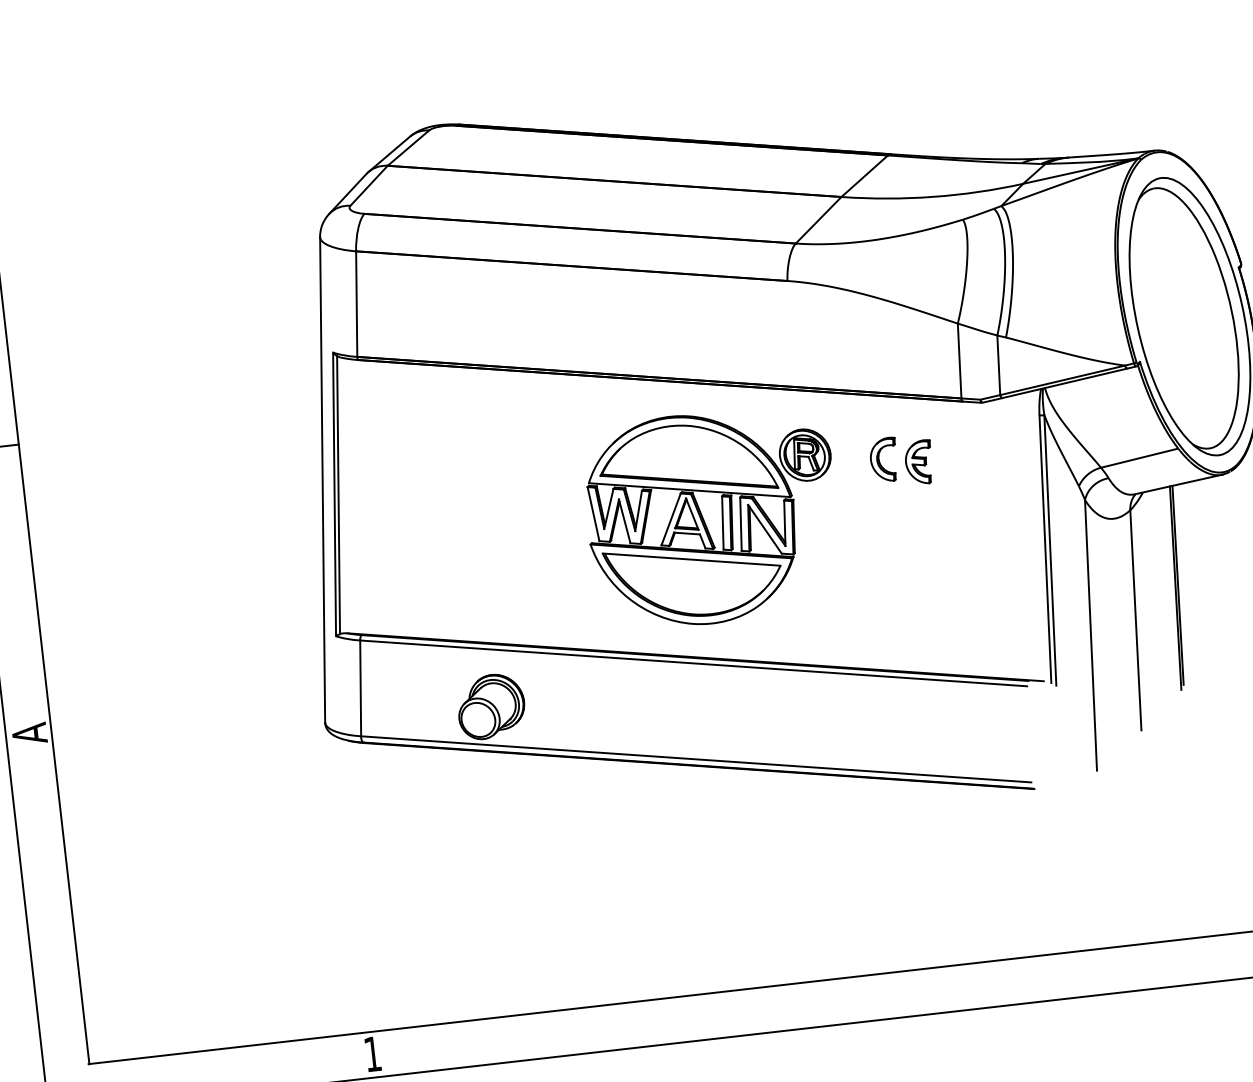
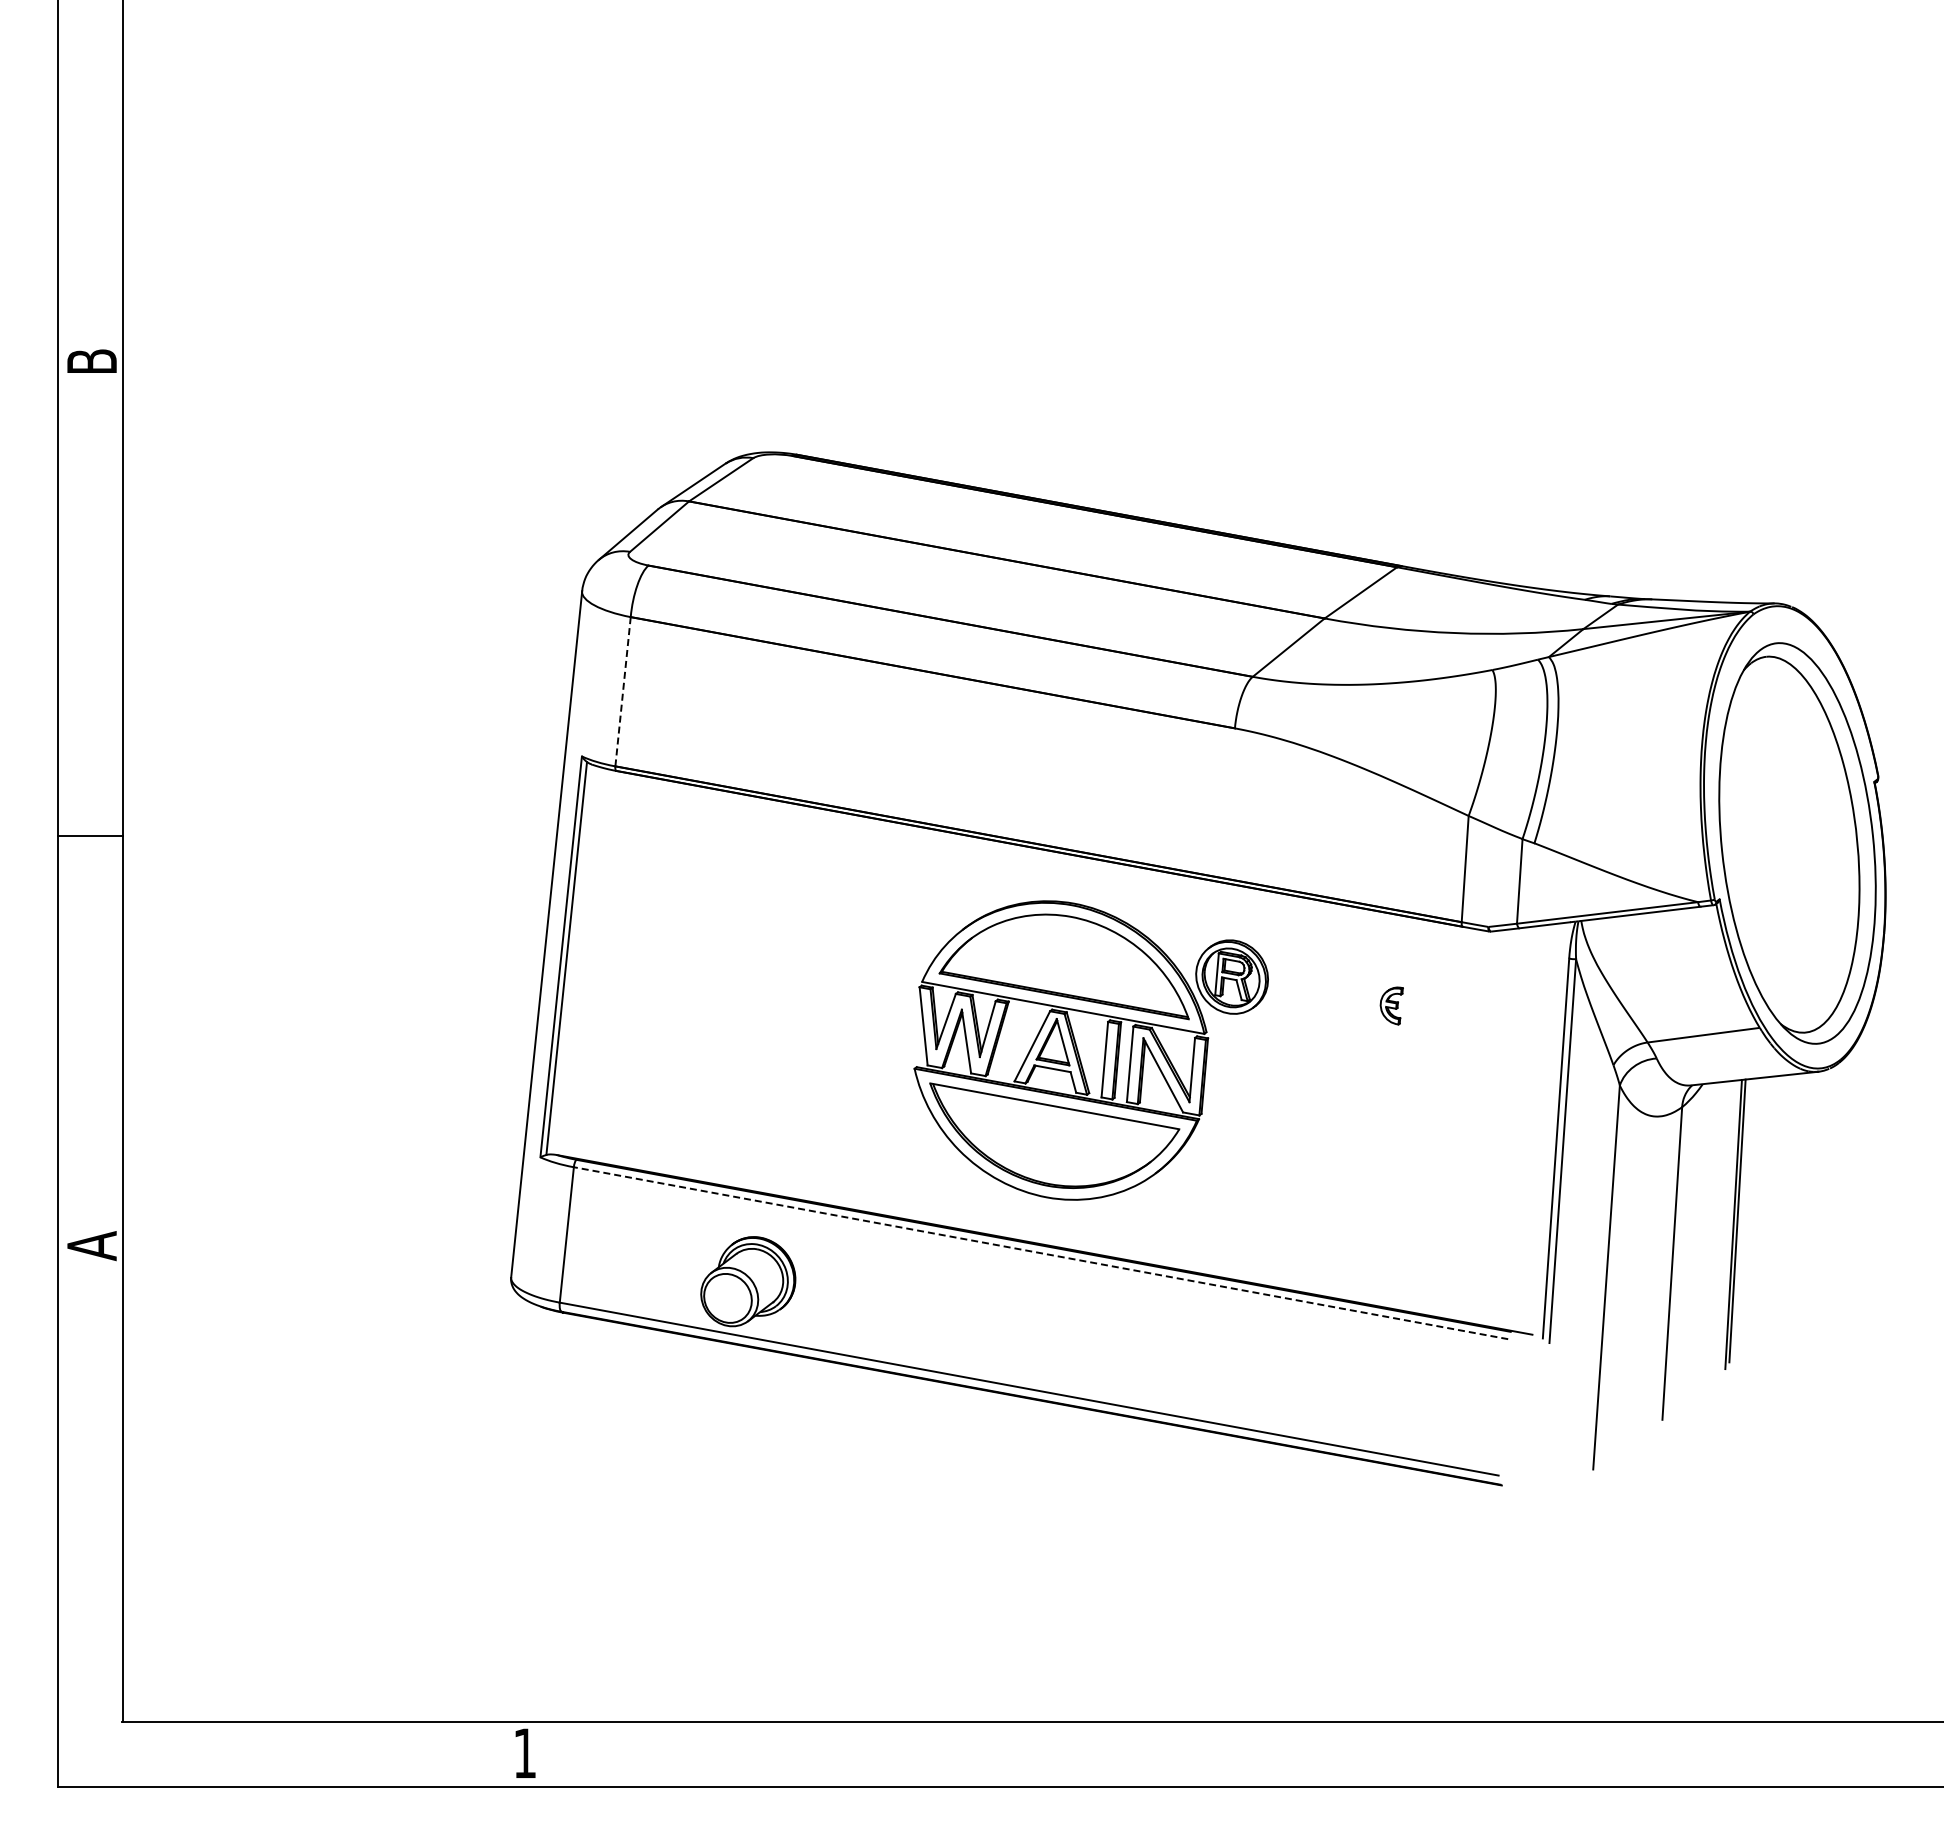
line: (357, 303) -> (623, 691), solid -> dashed
part: (879, 461) -> (1336, 997), removed
part: (918, 462) -> (1391, 1005), size x0.6
line: (694, 663) -> (1041, 1253), solid -> dashed

